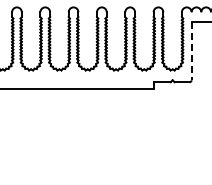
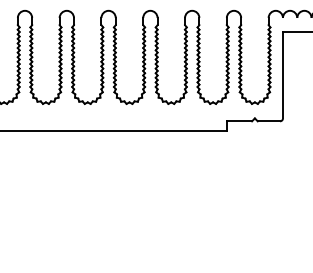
line: (191, 51) -> (282, 75), dashed -> solid

